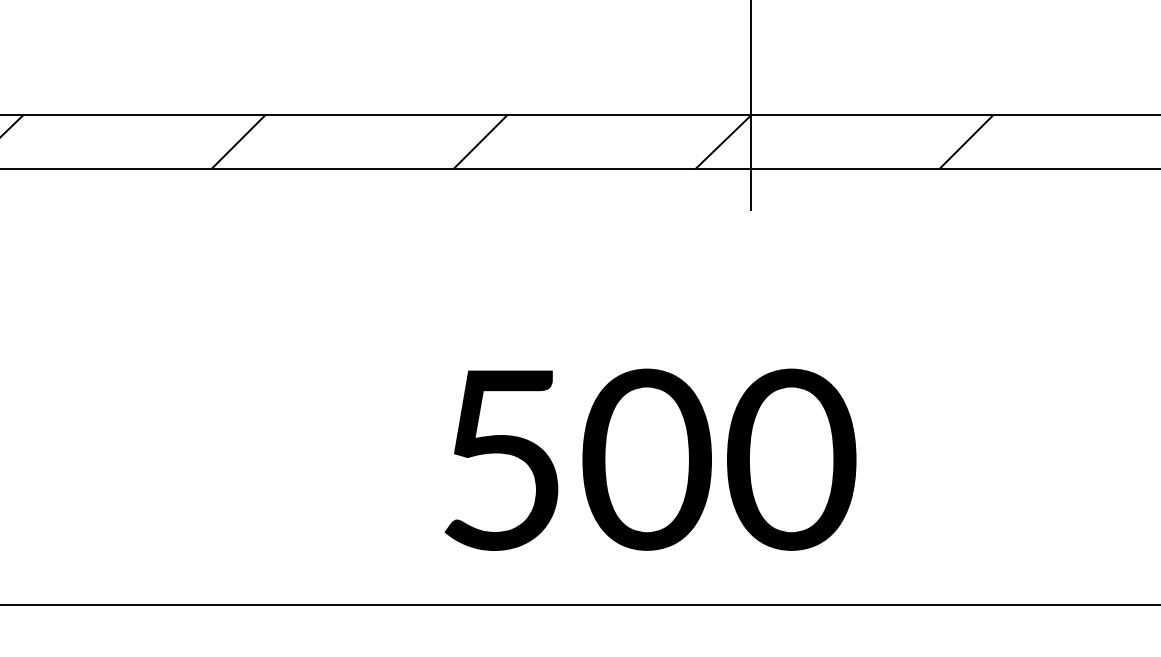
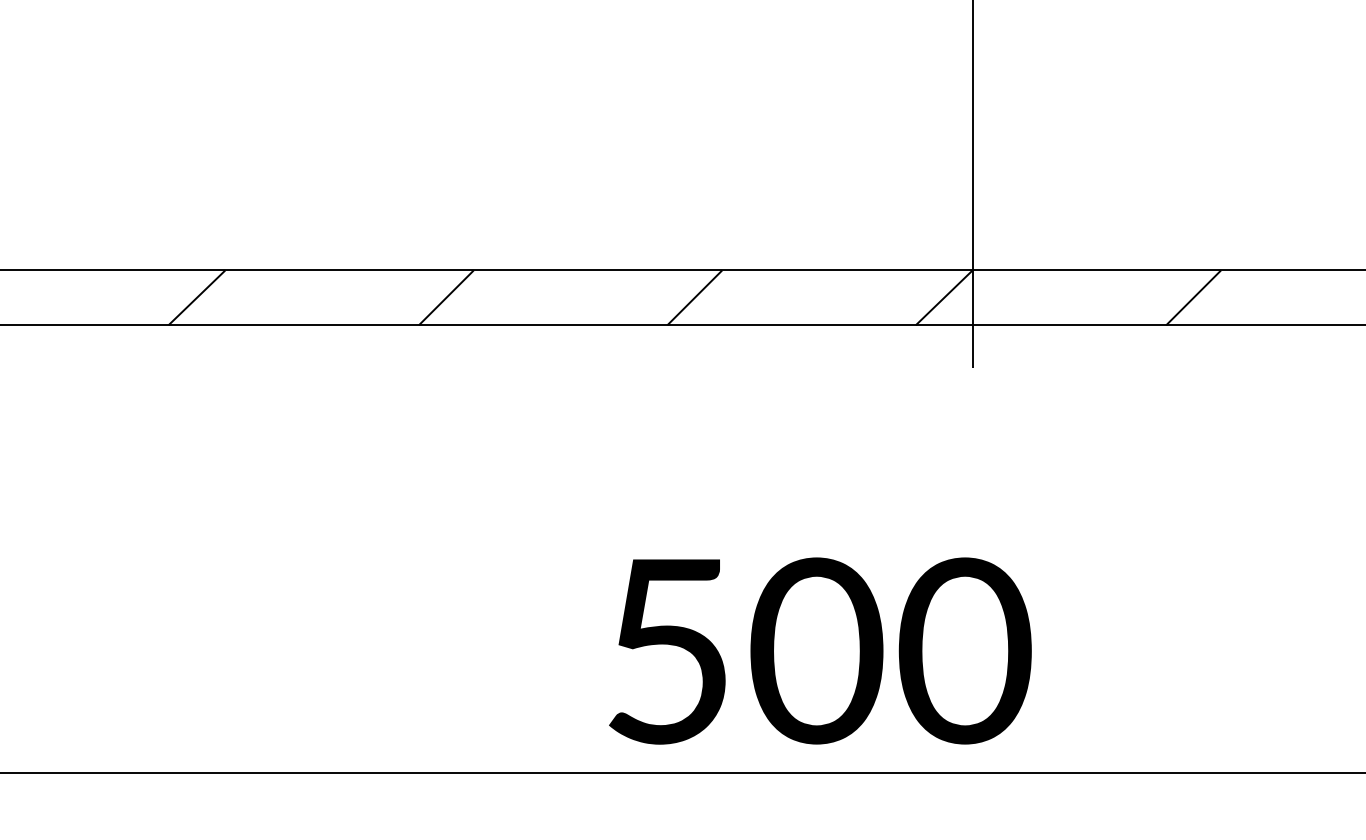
text: (650, 459) -> (820, 650), moved

